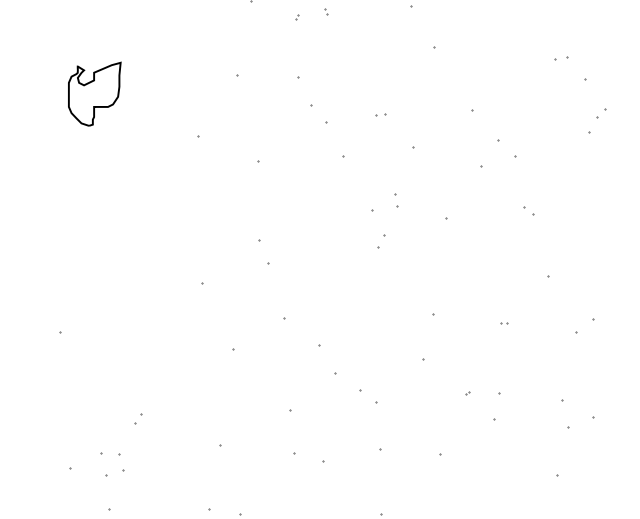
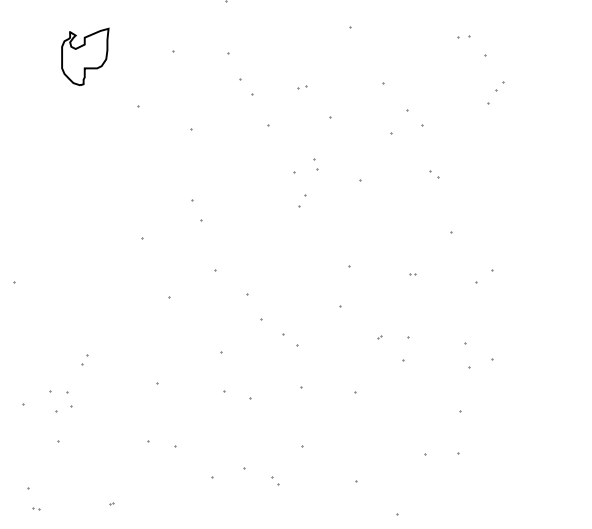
part: (94, 93) -> (85, 56), moved

